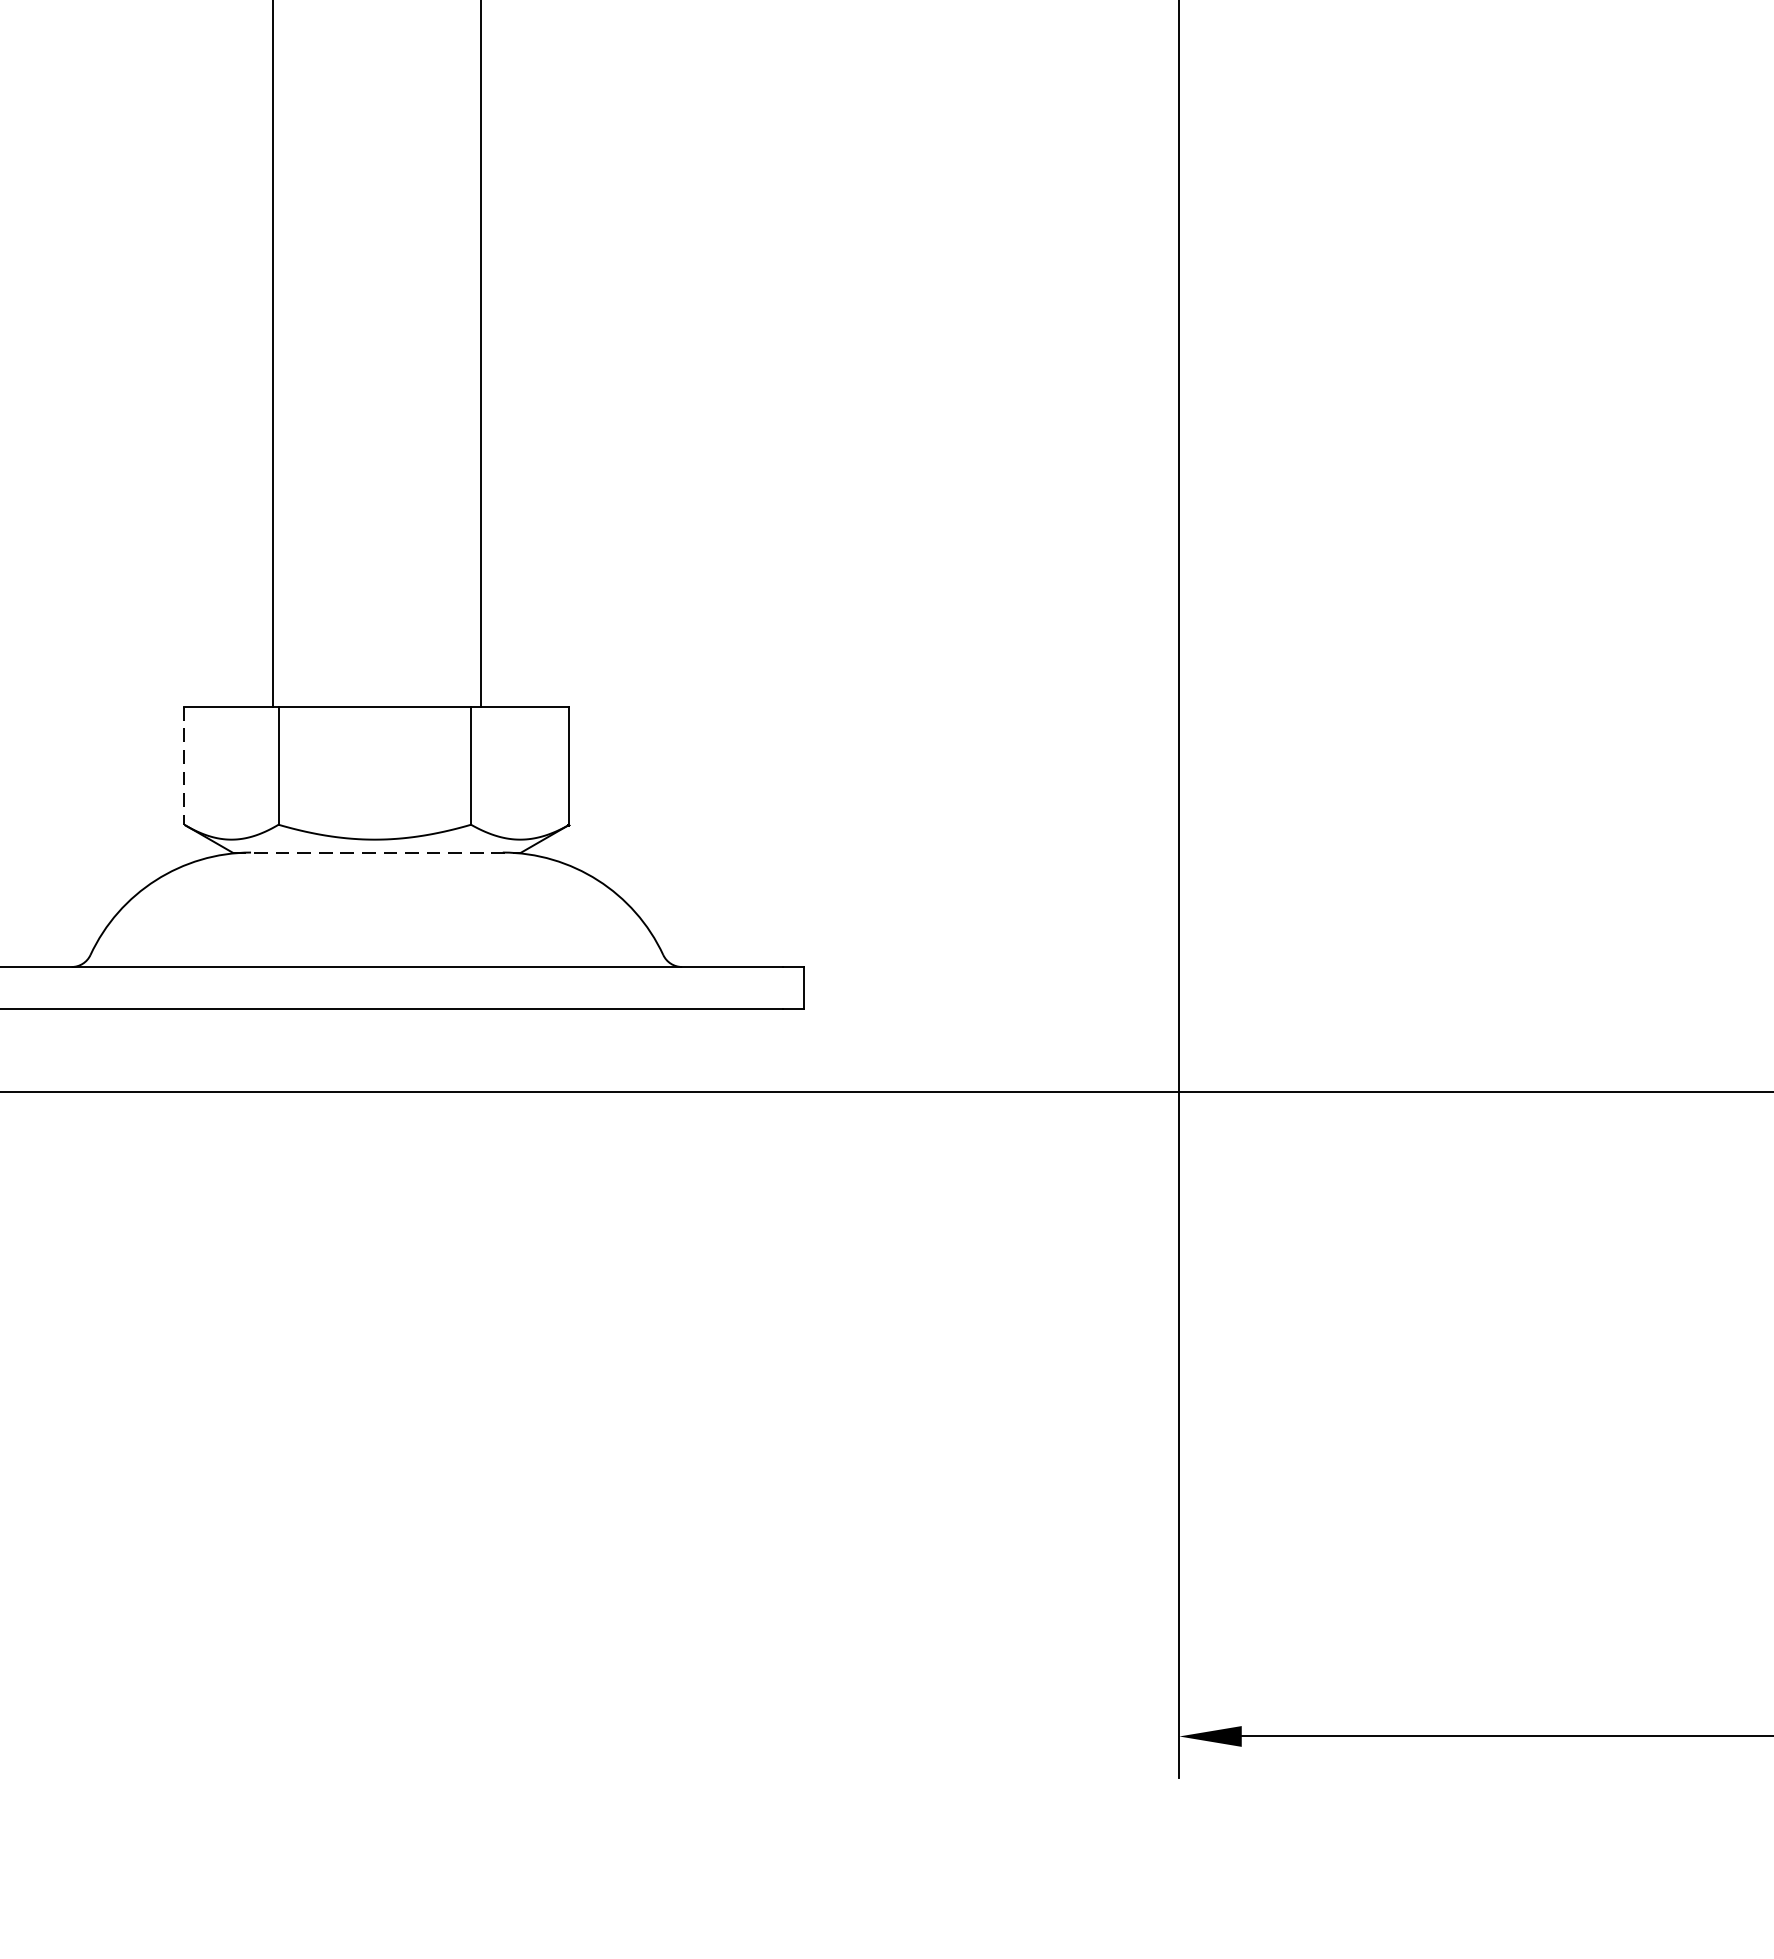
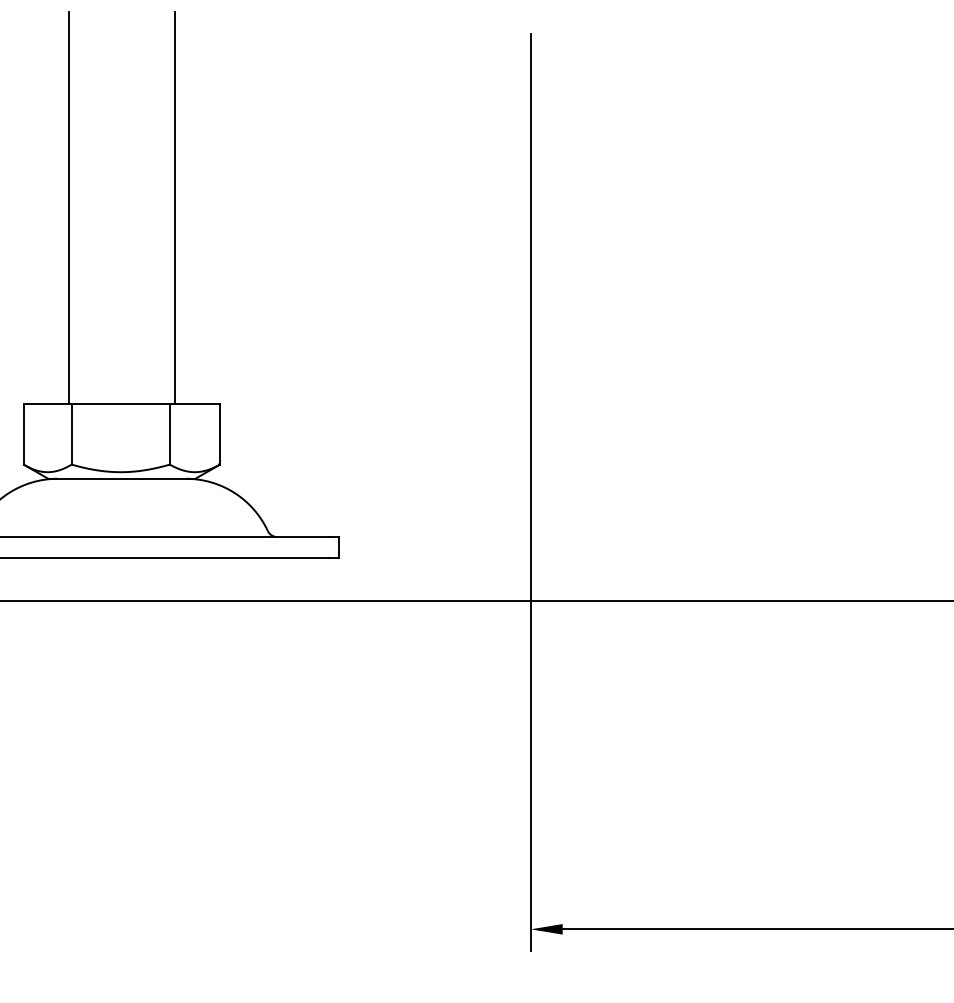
line: (183, 767) -> (23, 435), dashed -> solid
line: (376, 852) -> (121, 478), dashed -> solid

